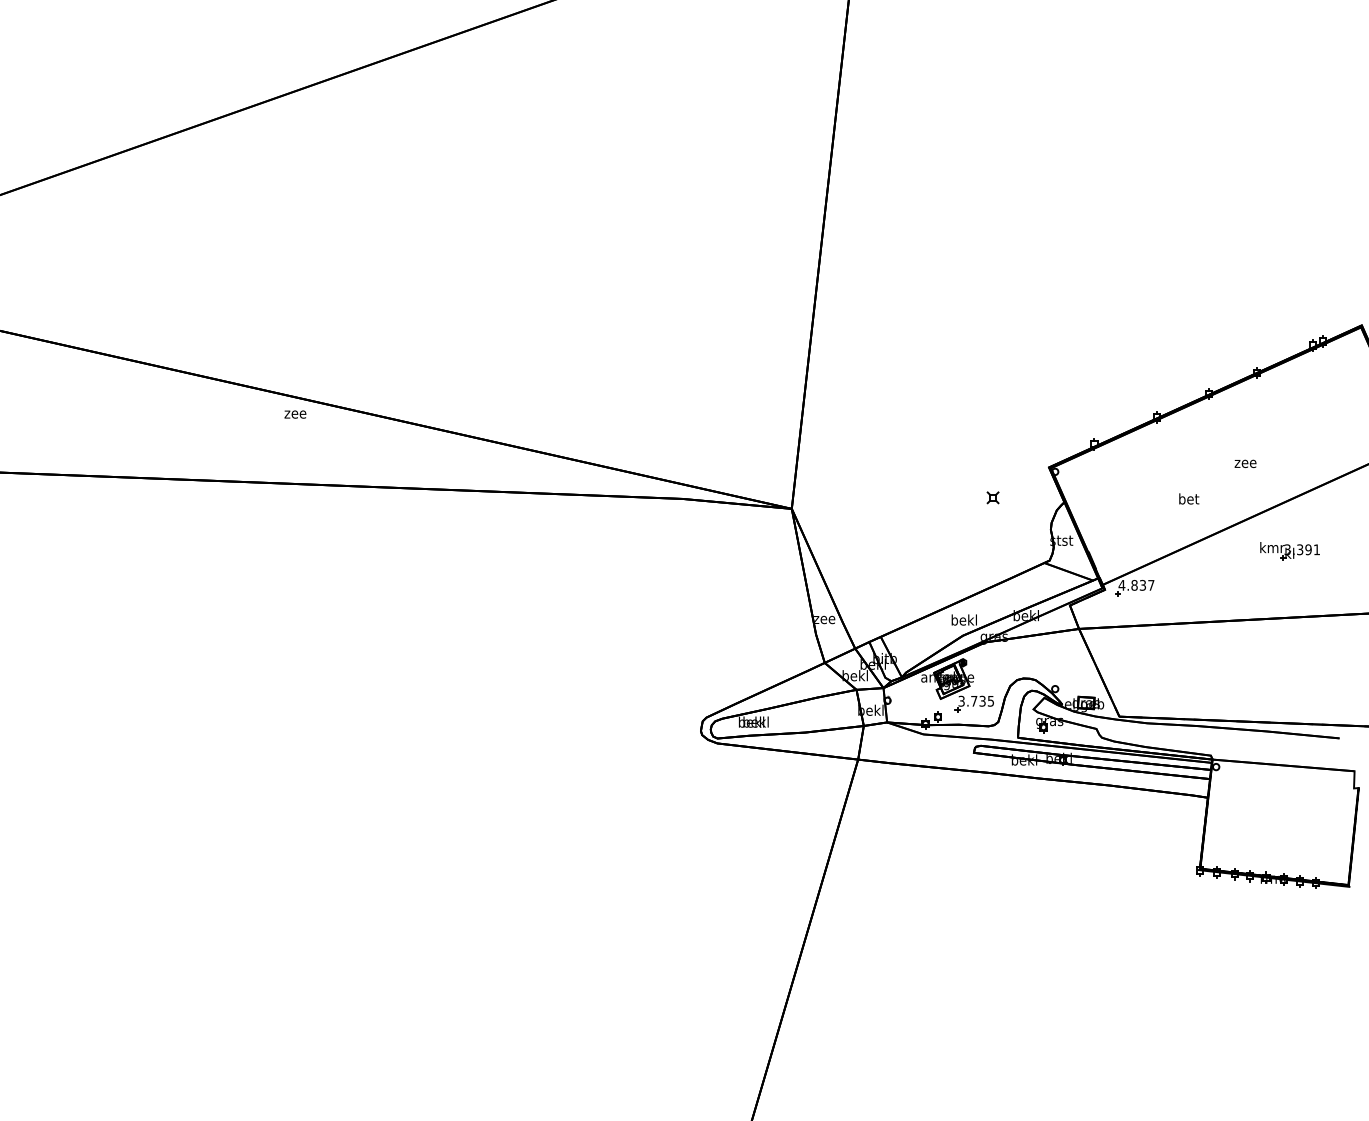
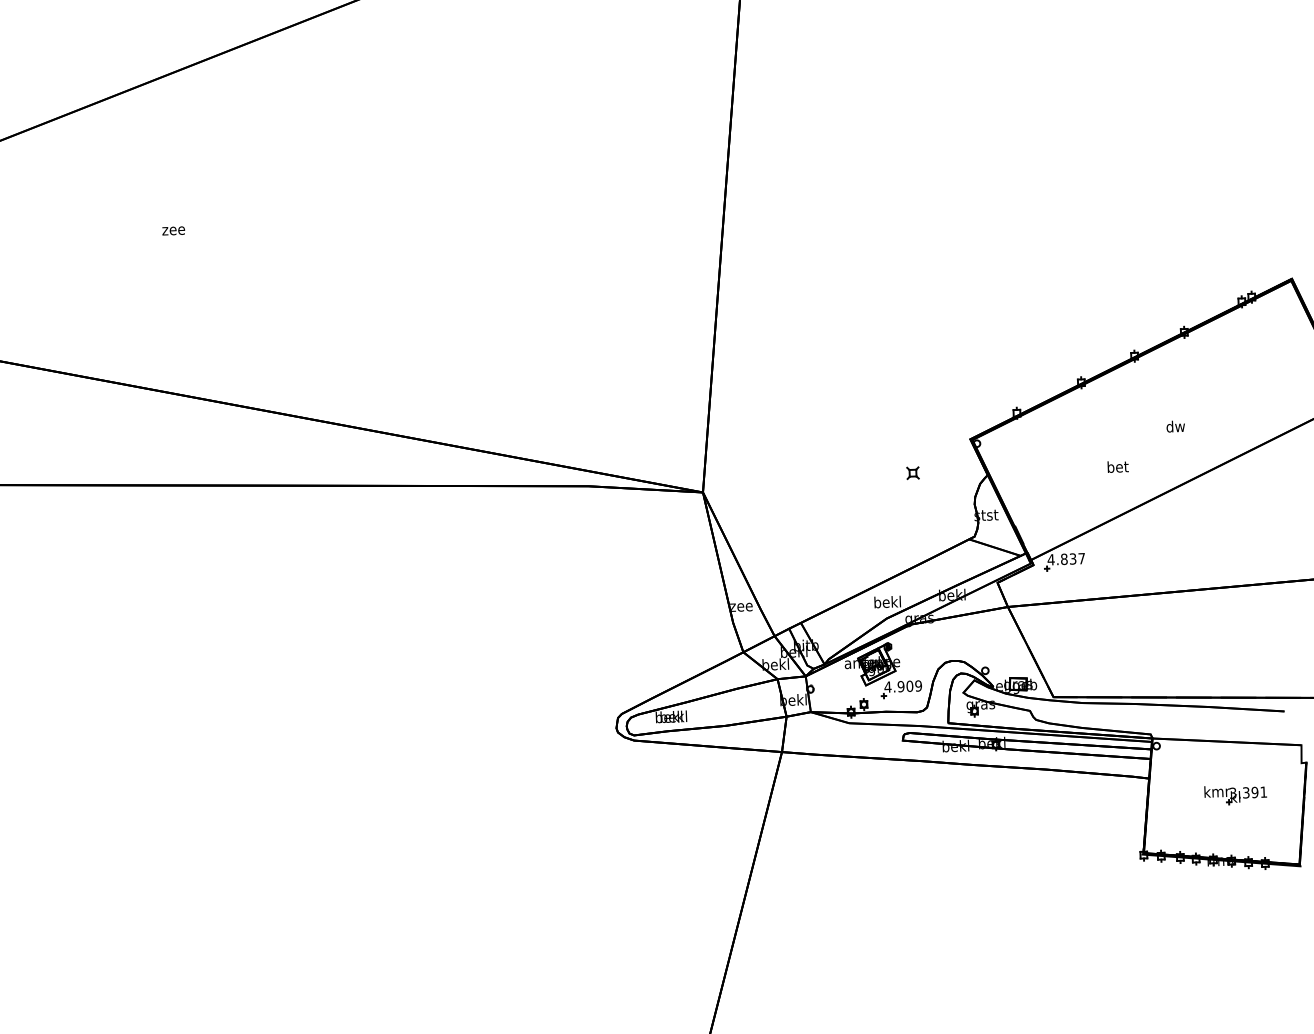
text: (295, 414) -> (173, 230), moved
text: (1245, 462) -> (1175, 426), zee -> dw
part: (1289, 551) -> (1235, 795), moved
text: (976, 700) -> (903, 685), 3.735 -> 4.909

